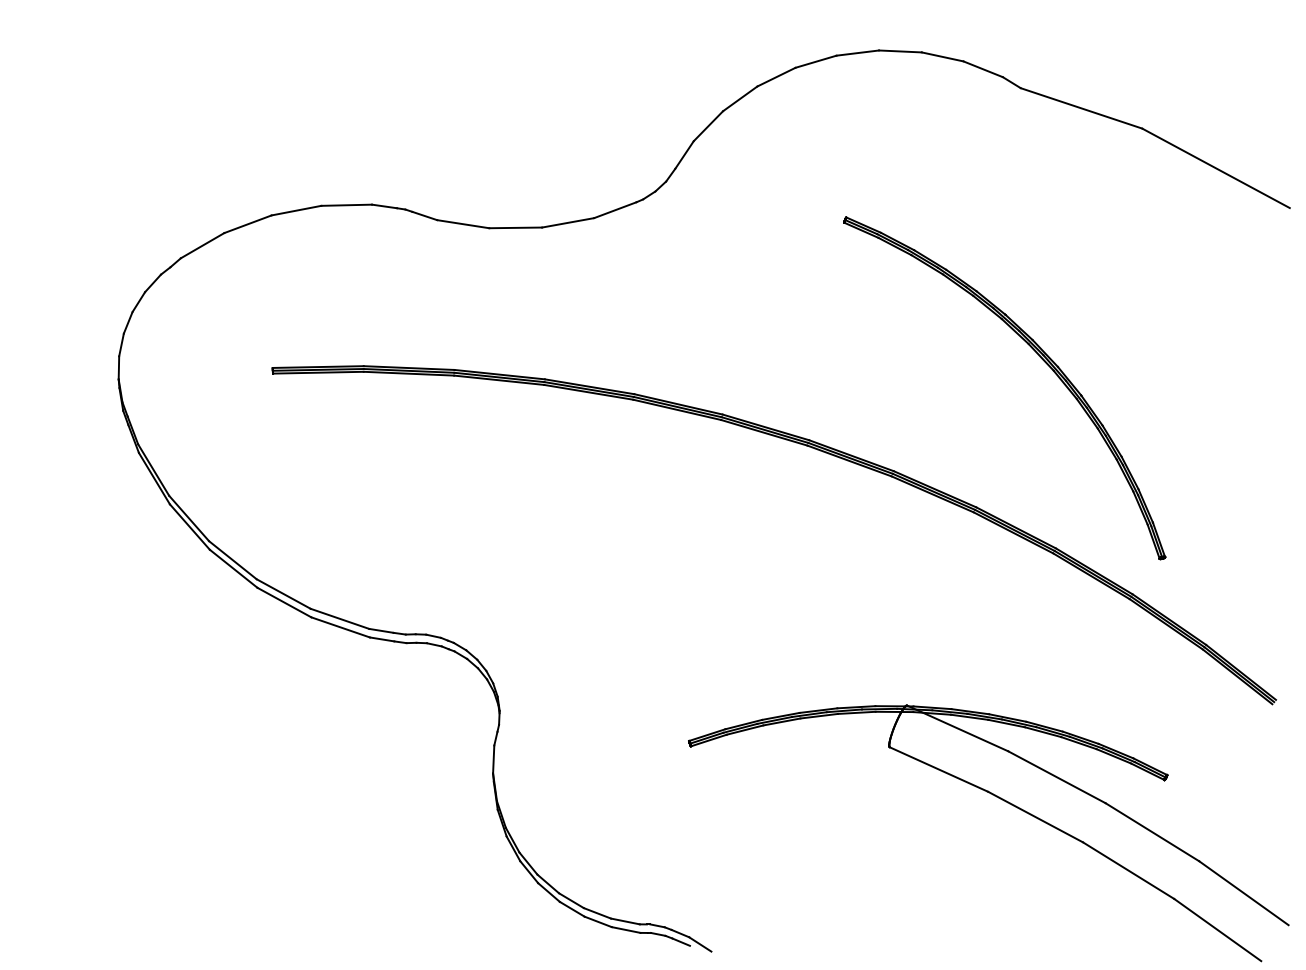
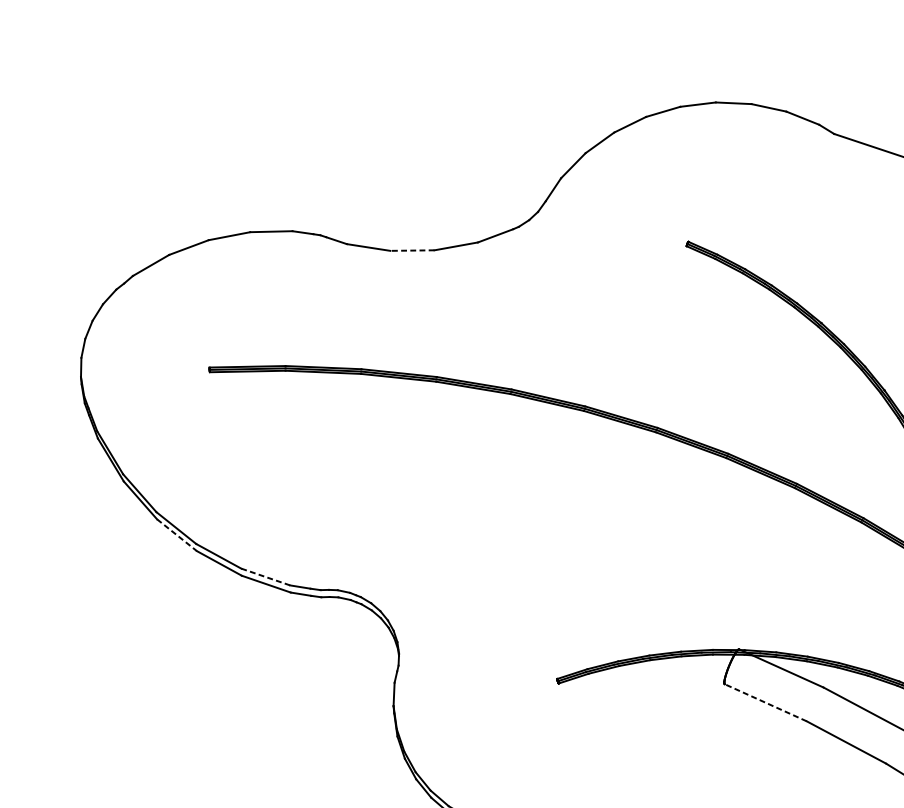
line: (515, 227) -> (412, 250), solid -> dashed
line: (234, 569) -> (177, 535), solid -> dashed
line: (339, 618) -> (265, 576), solid -> dashed
line: (938, 769) -> (765, 702), solid -> dashed

